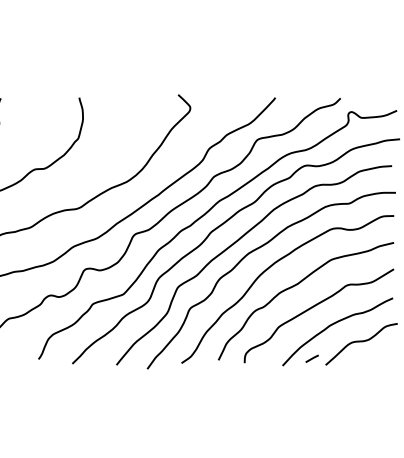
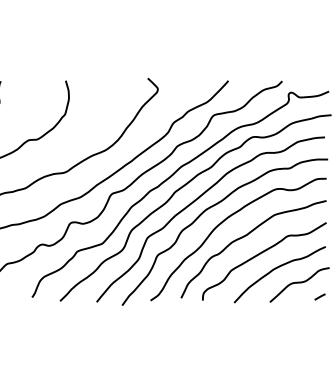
line: (311, 358) -> (319, 296), moved

